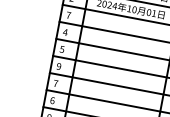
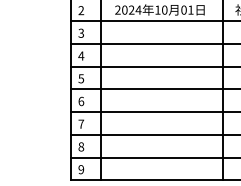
text: (68, 14) -> (81, 32), 7 -> 3
text: (59, 66) -> (81, 101), 9 -> 6
text: (52, 100) -> (81, 146), 6 -> 8

